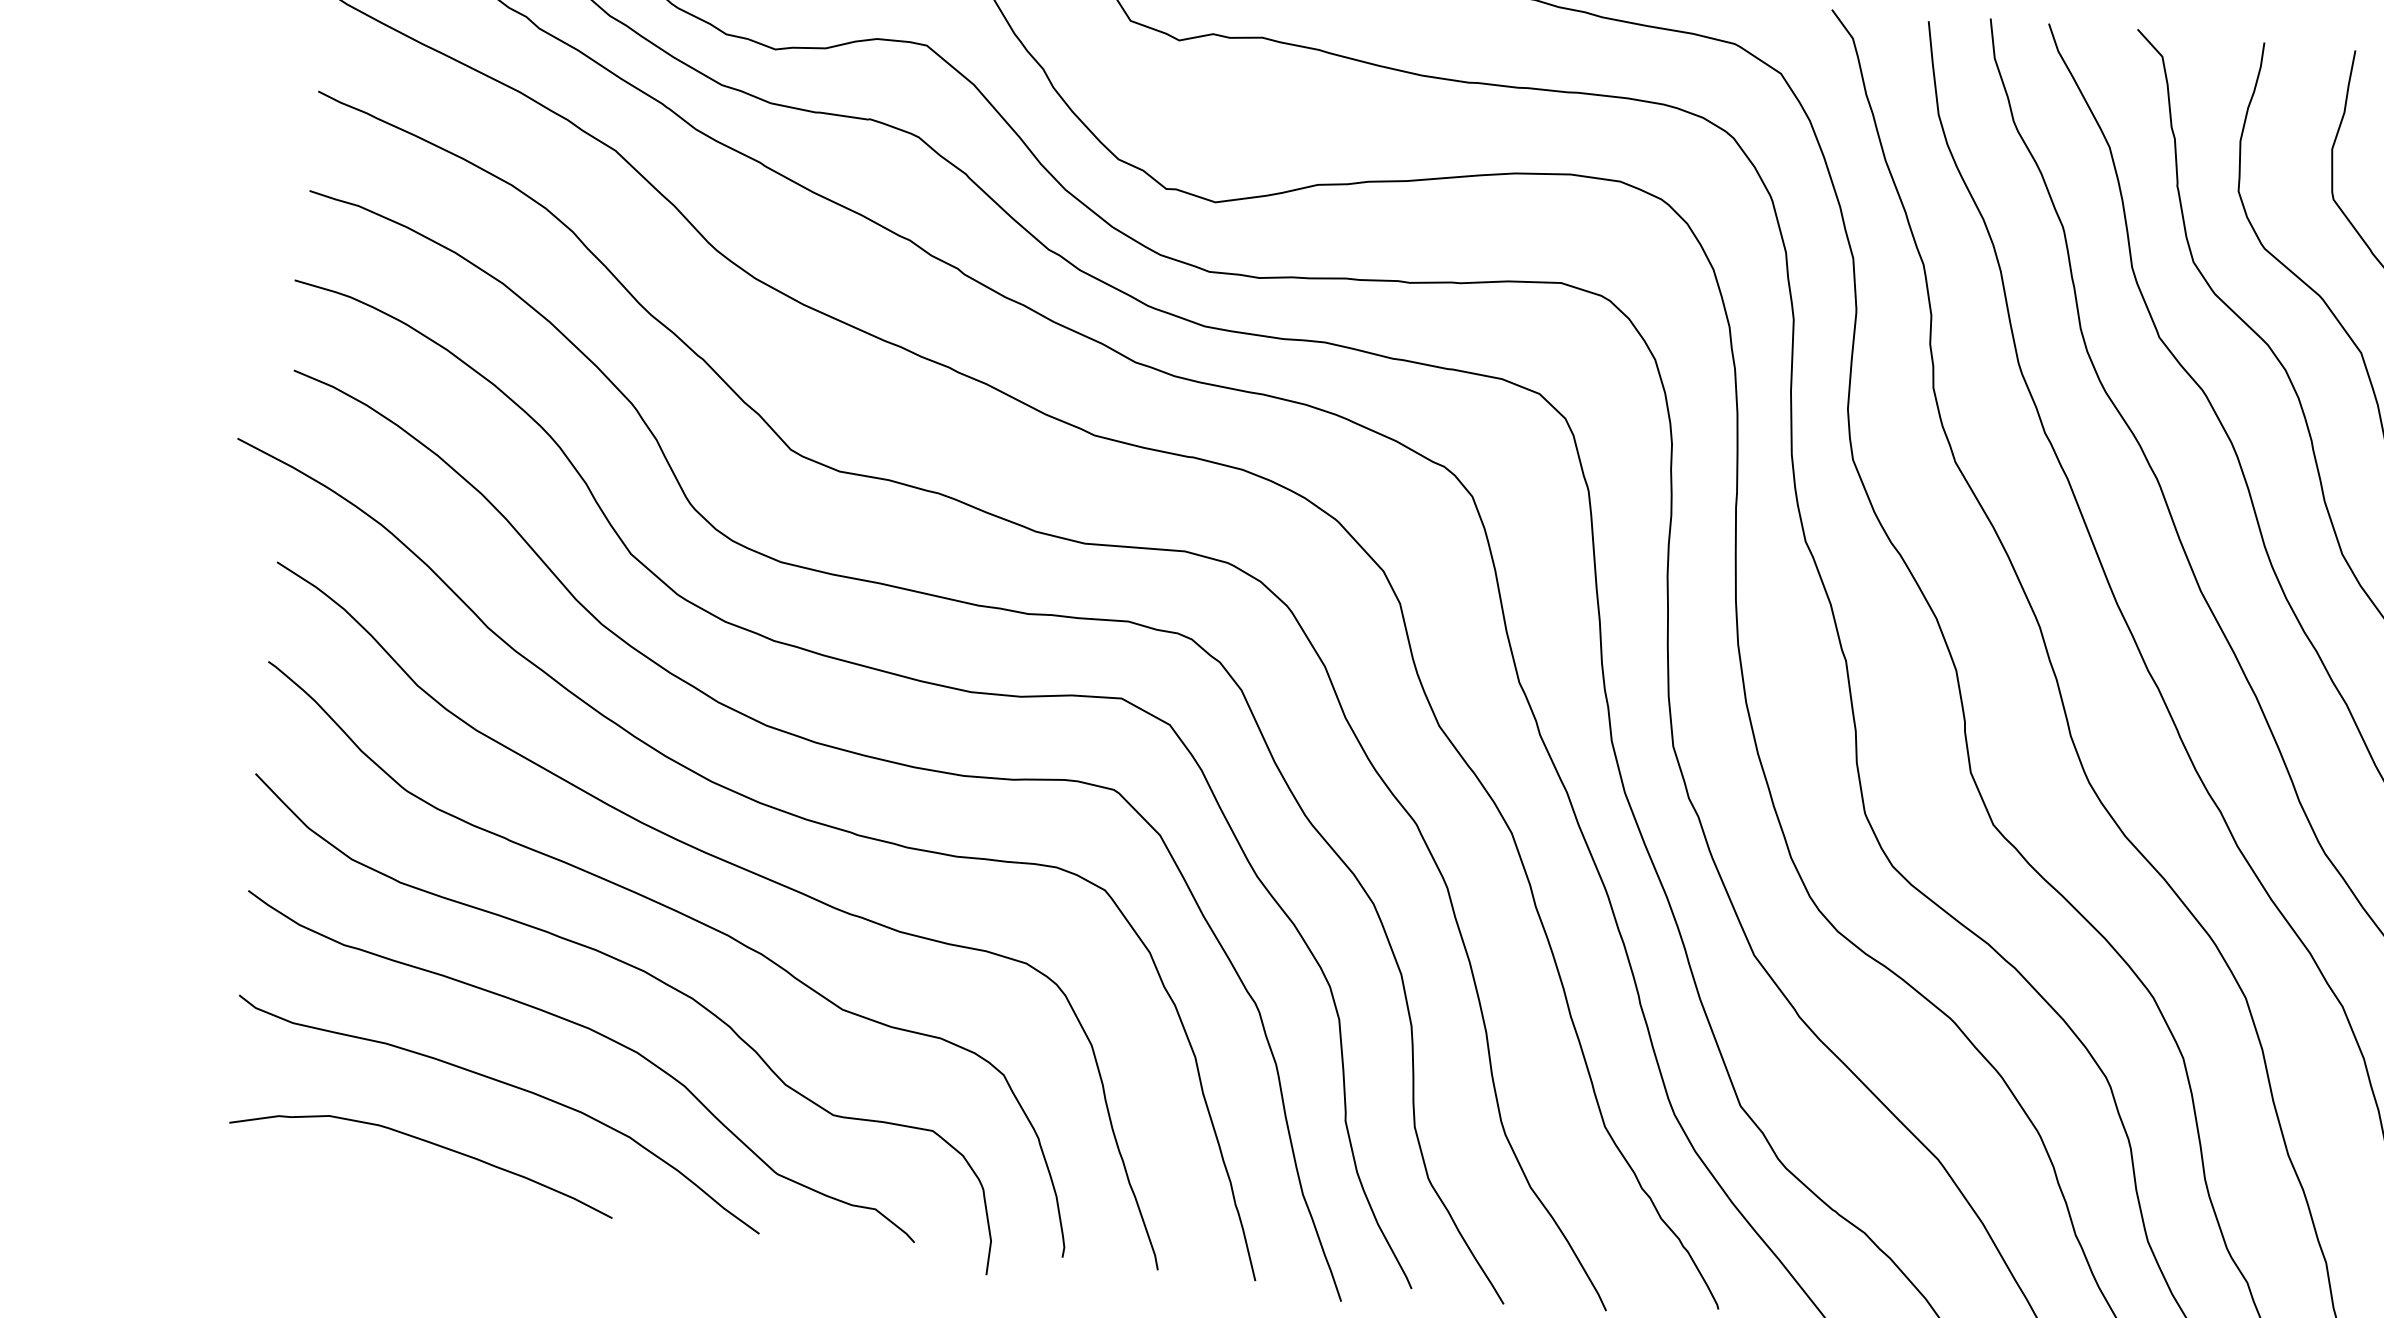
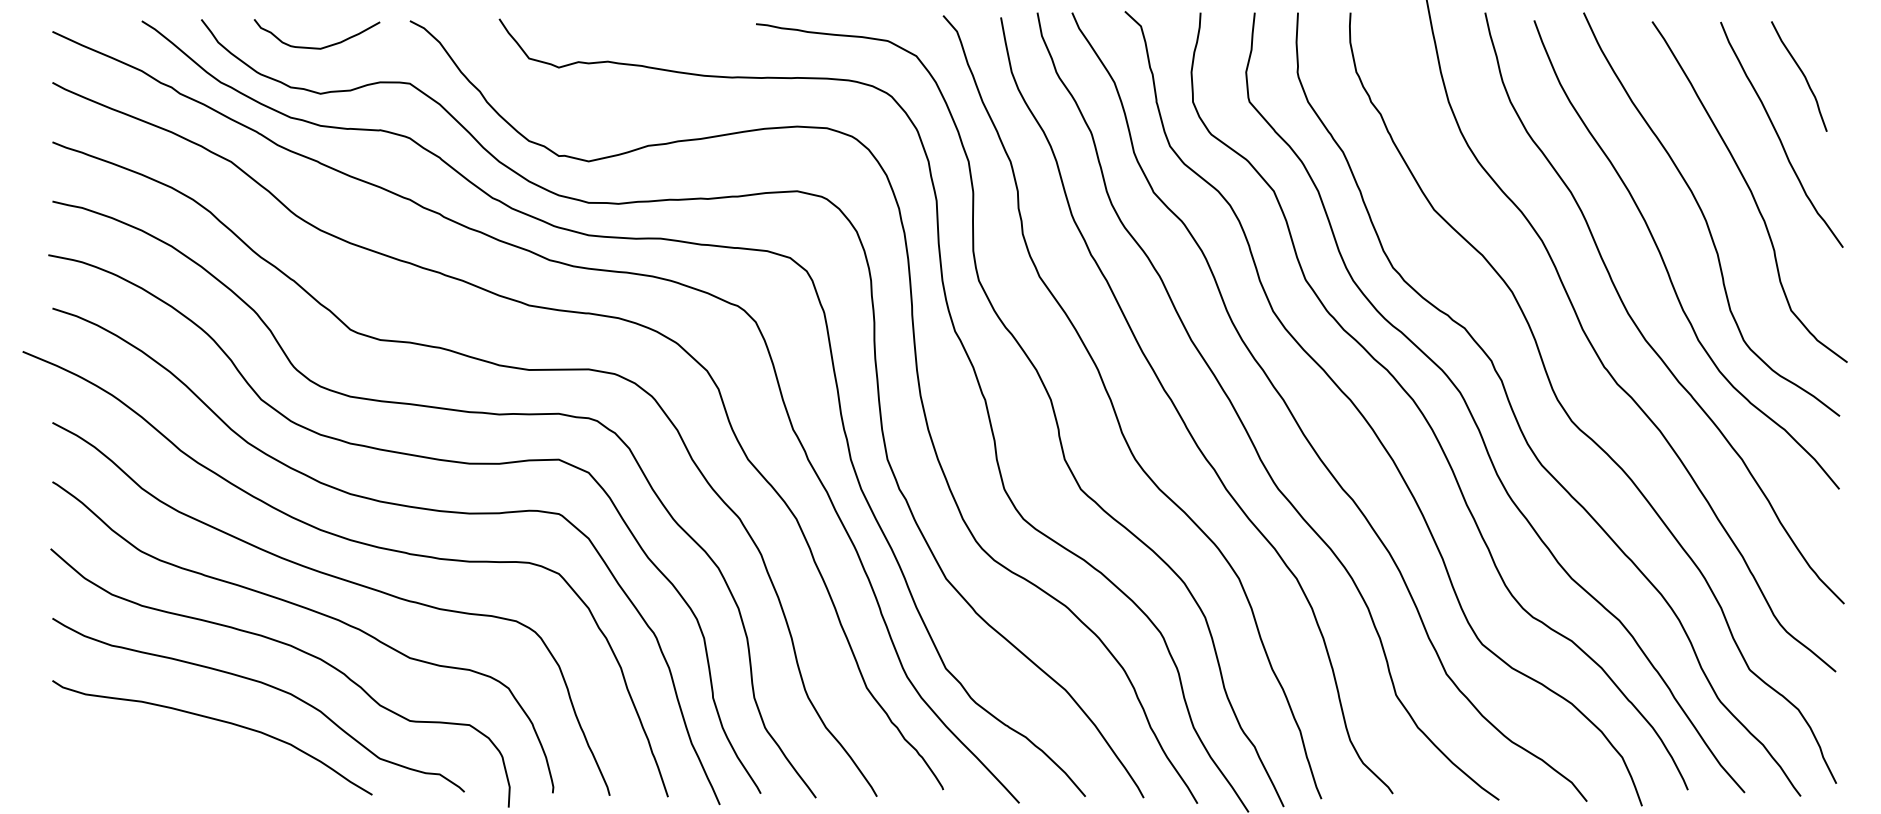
curve: (425, 1143) -> (170, 758), removed

